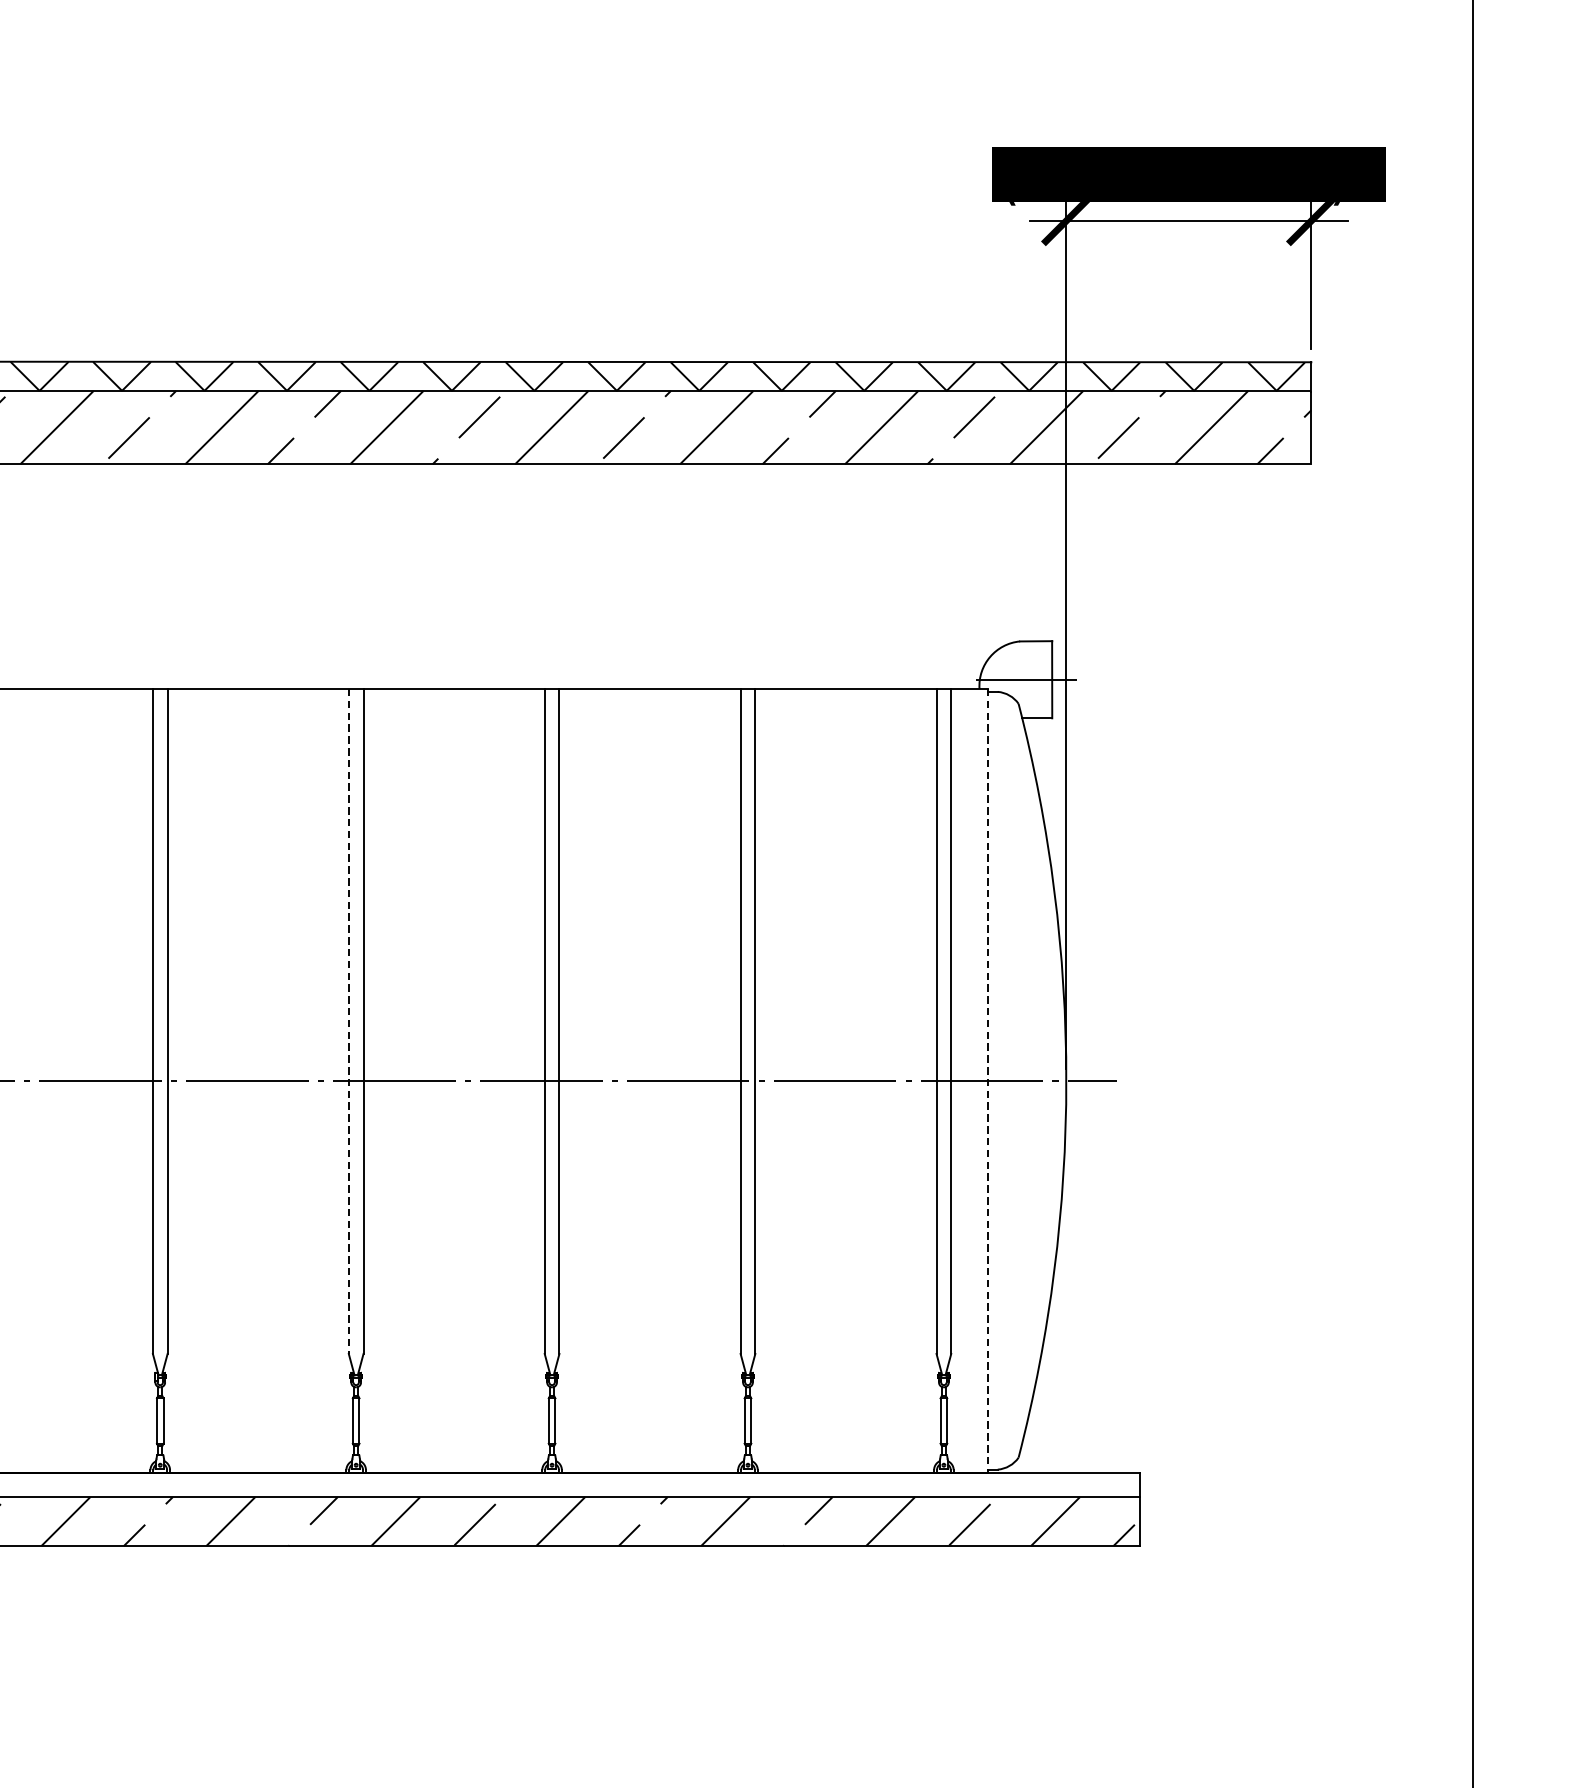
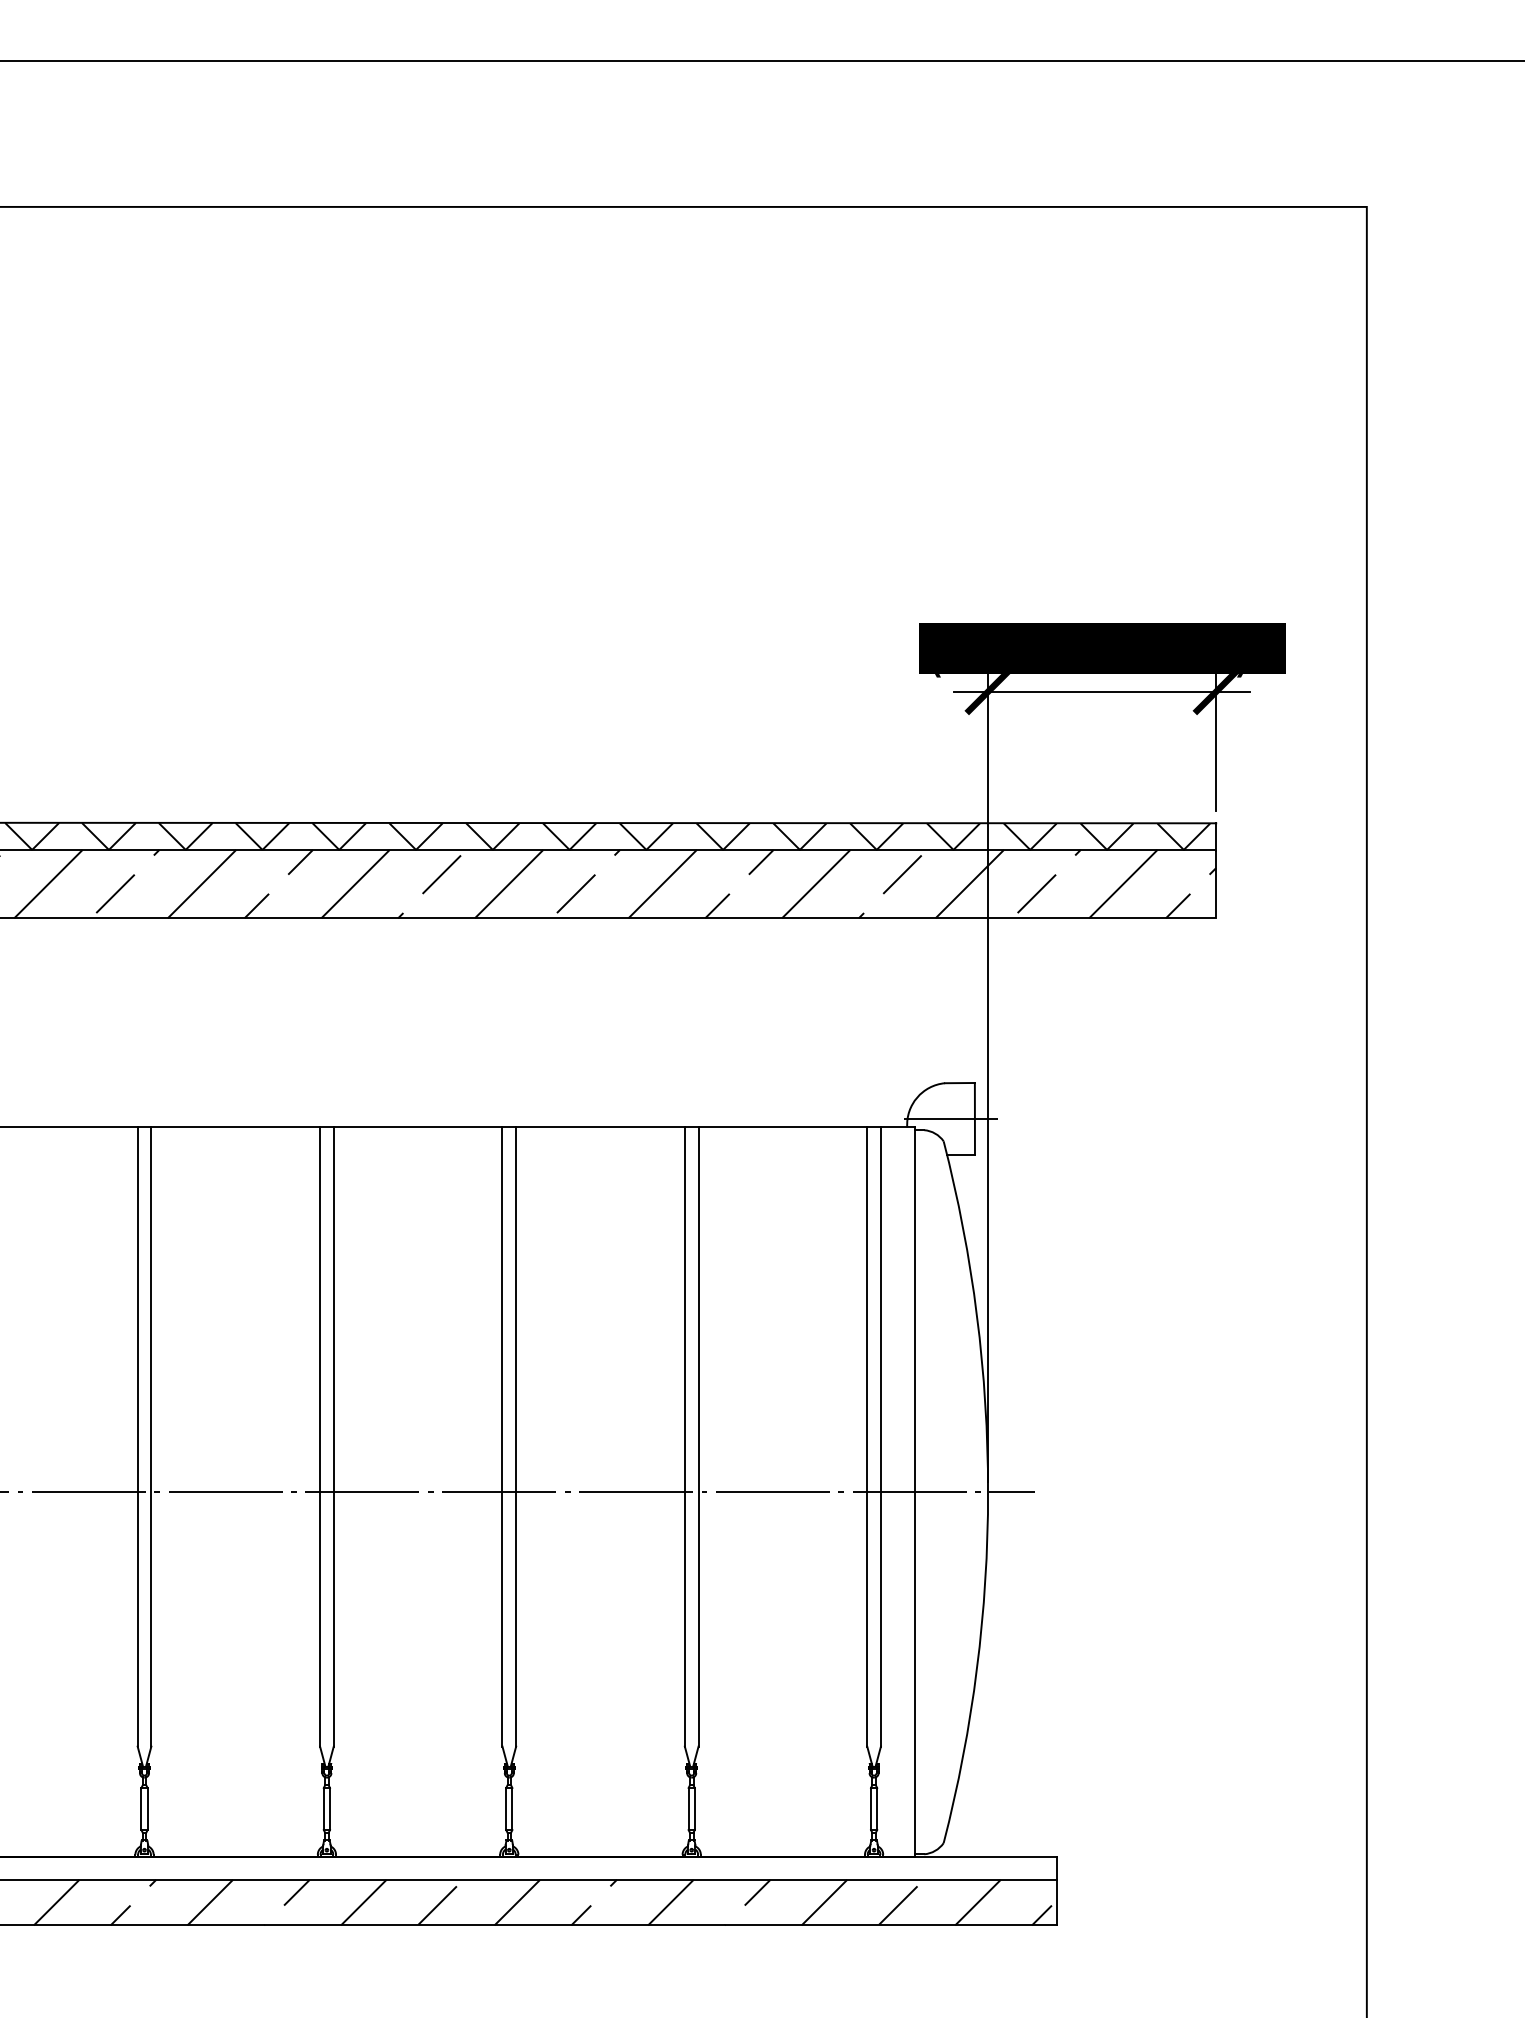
line: (349, 1021) -> (320, 1437), dashed -> solid
line: (988, 1081) -> (915, 1492), dashed -> solid

